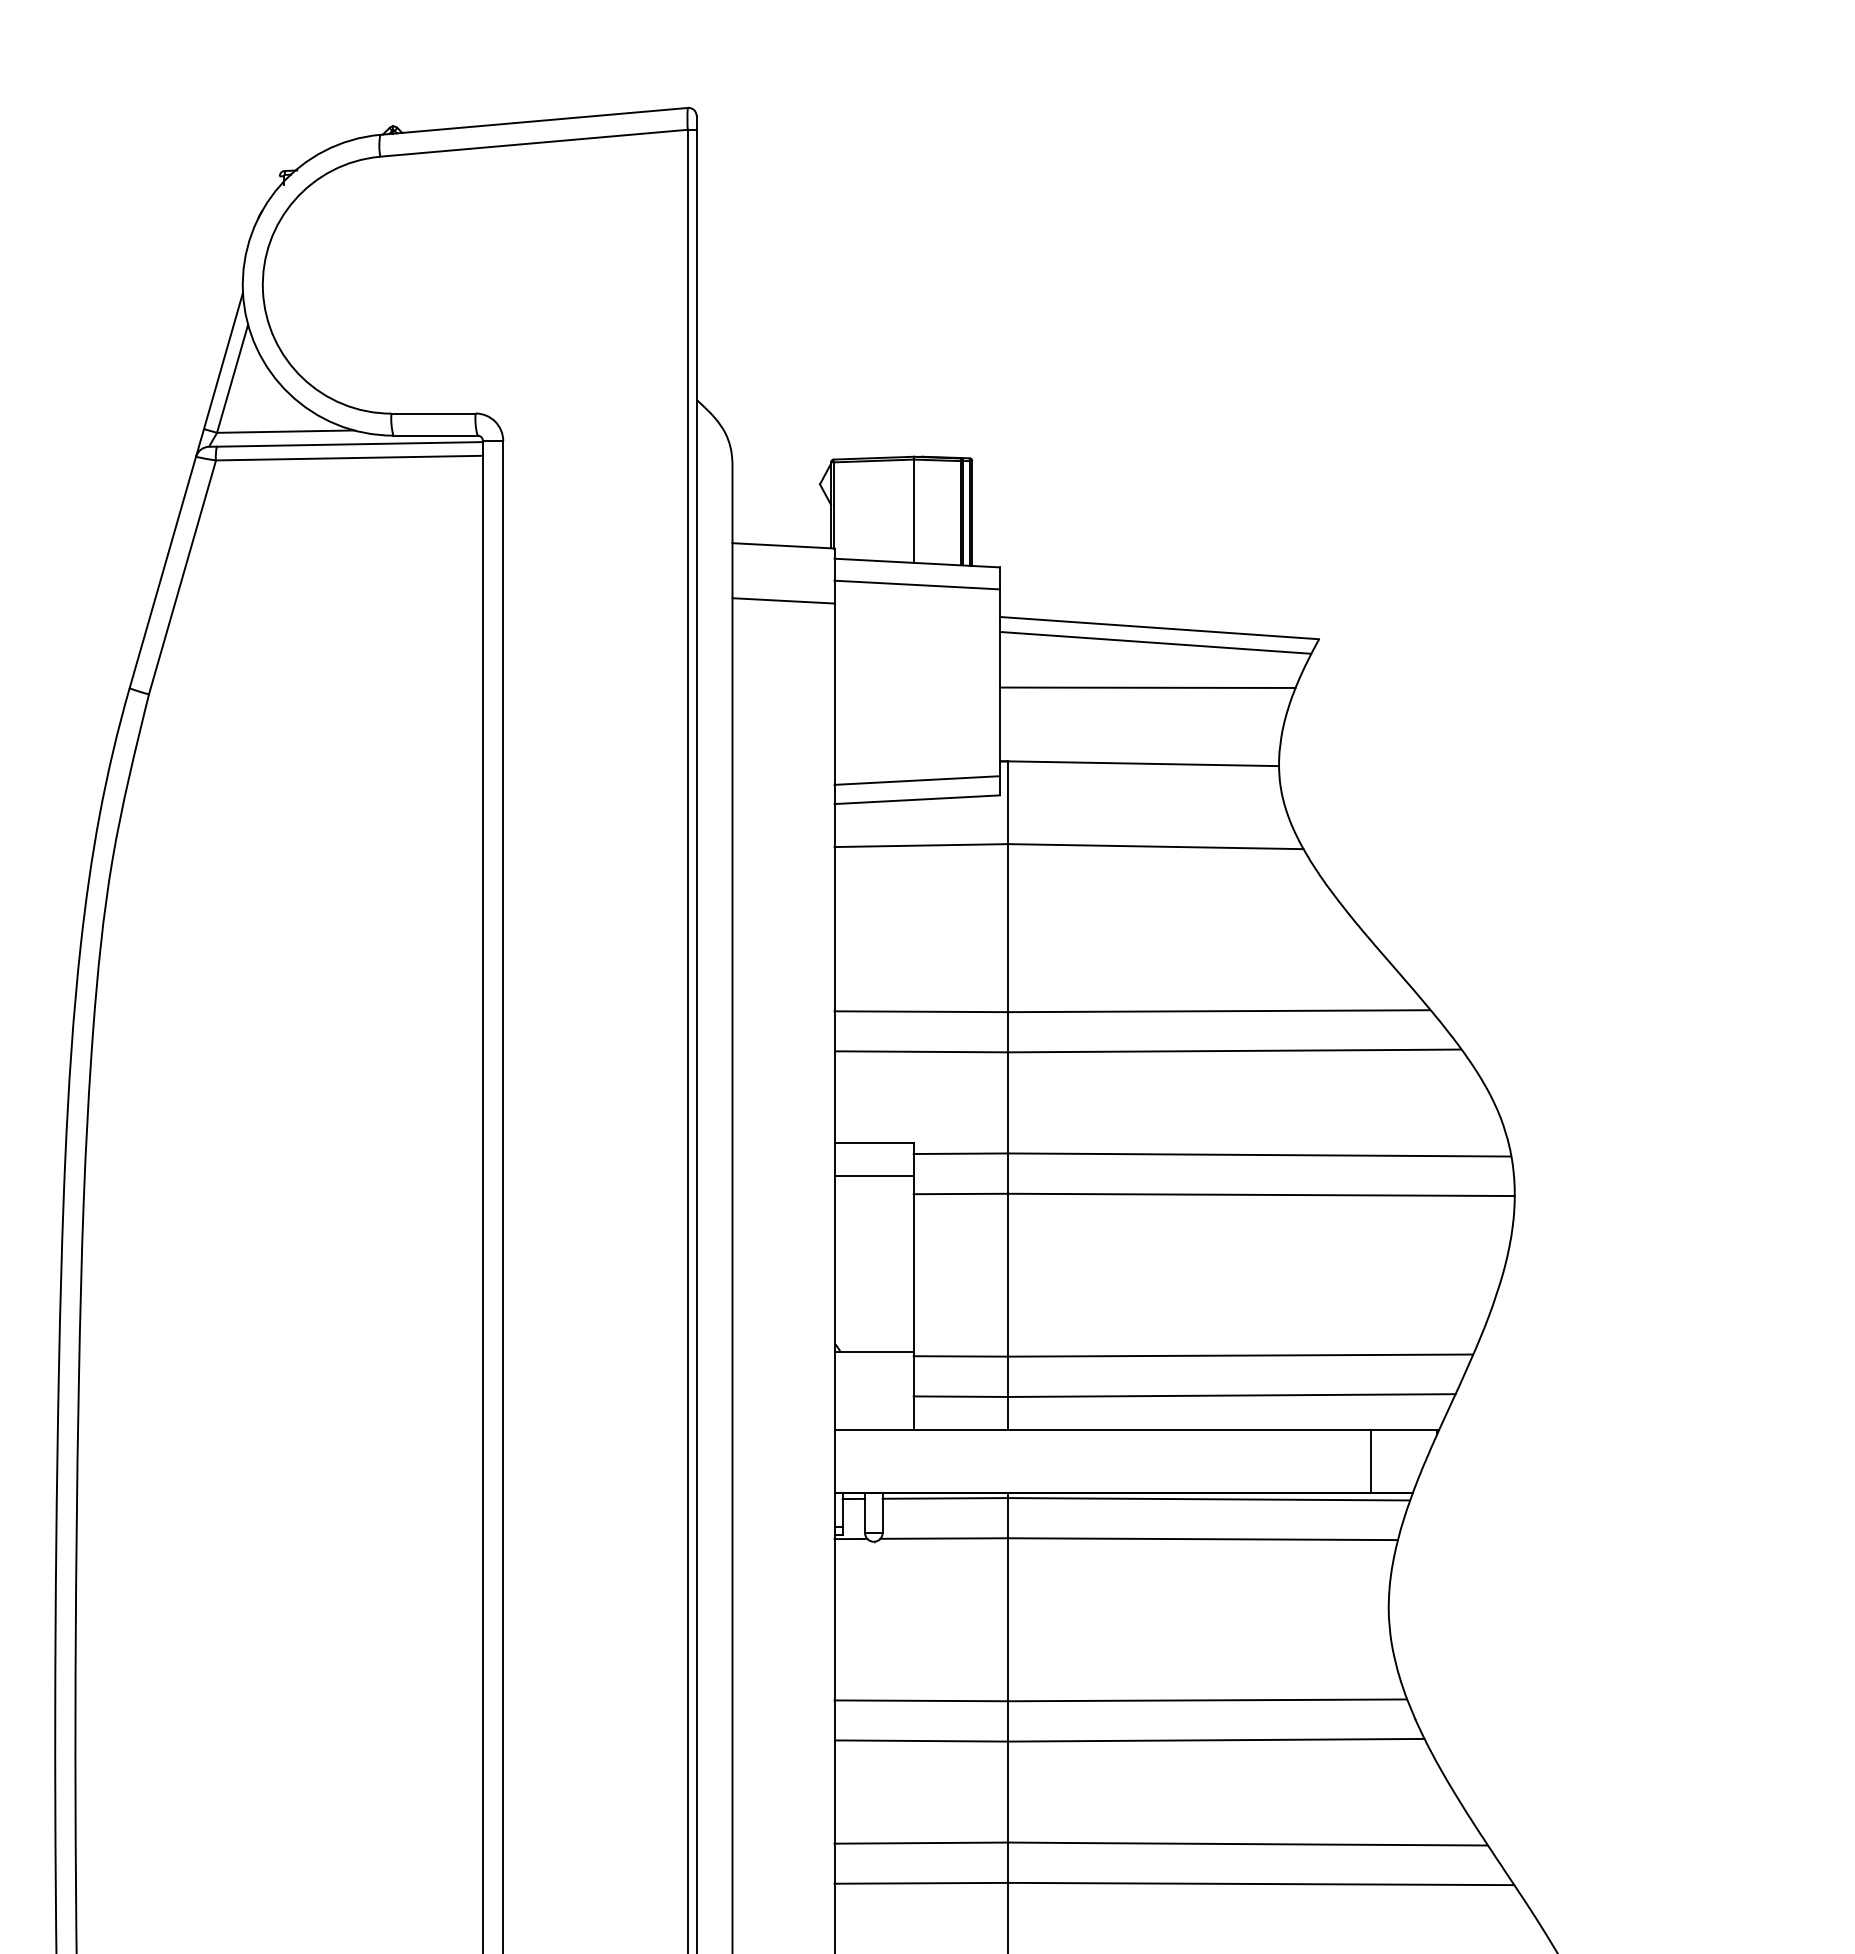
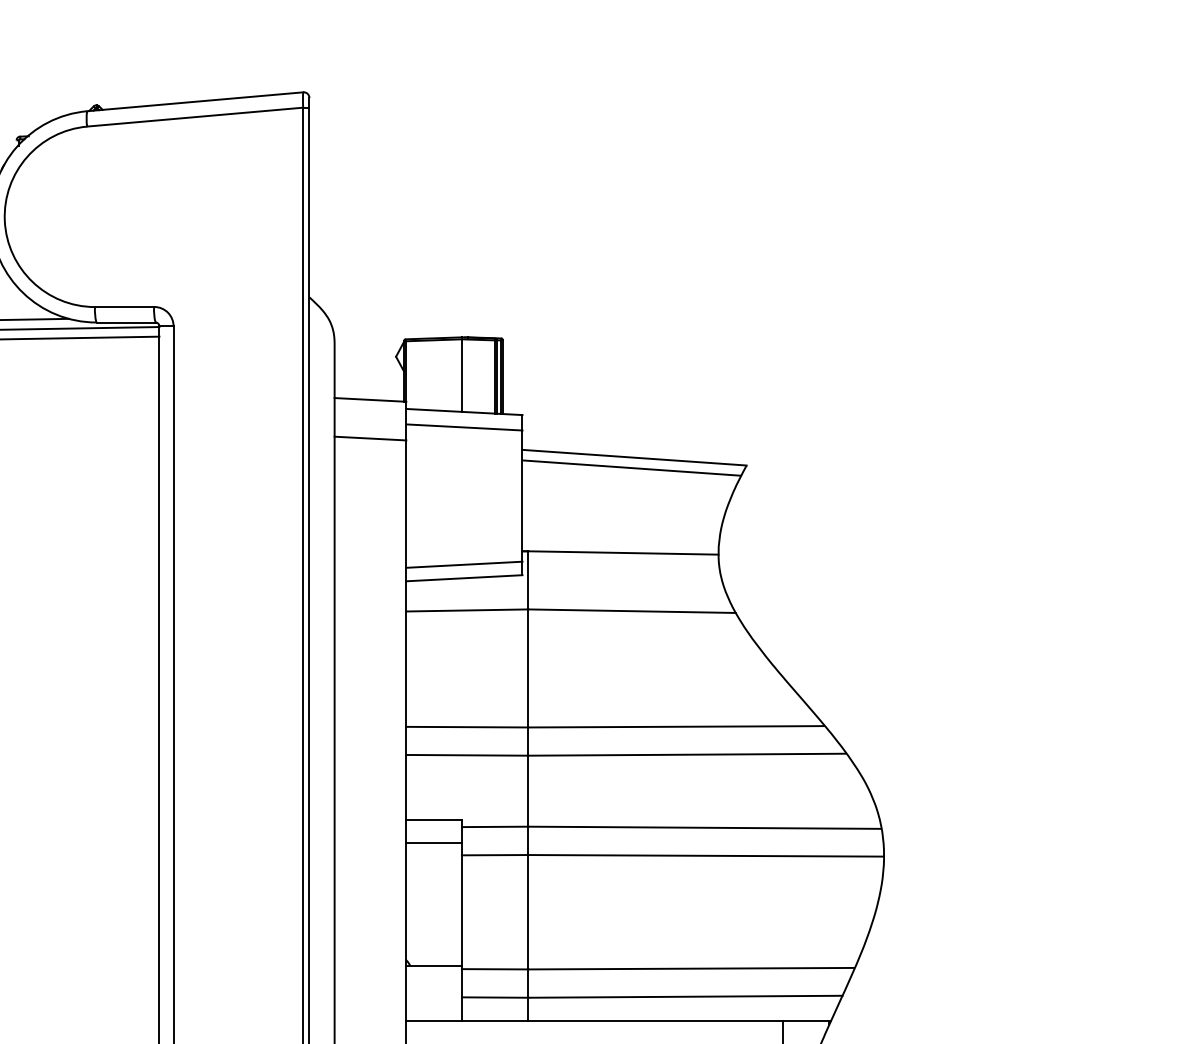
line: (1147, 687) -> (626, 499), removed

